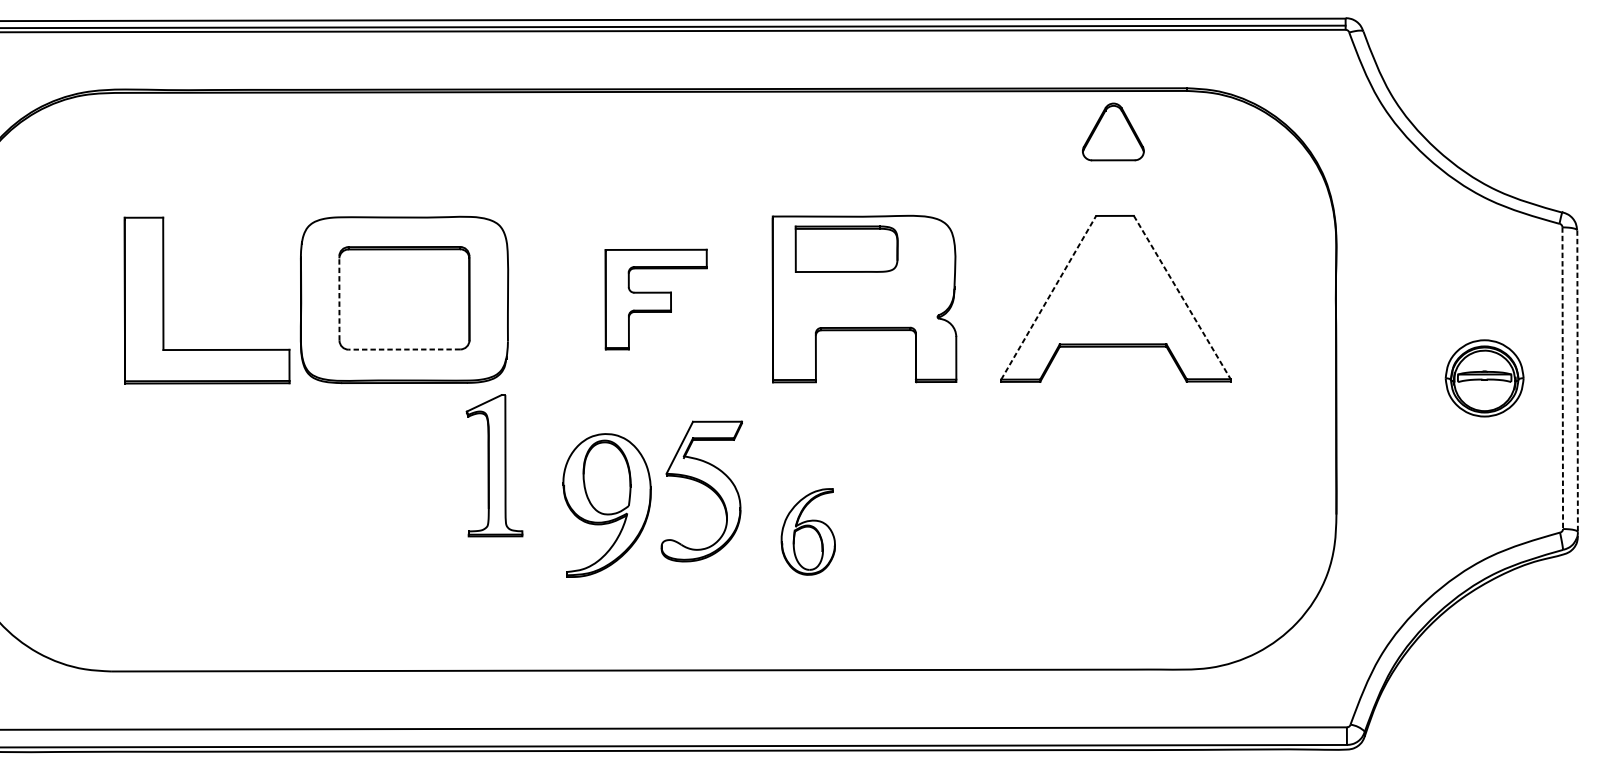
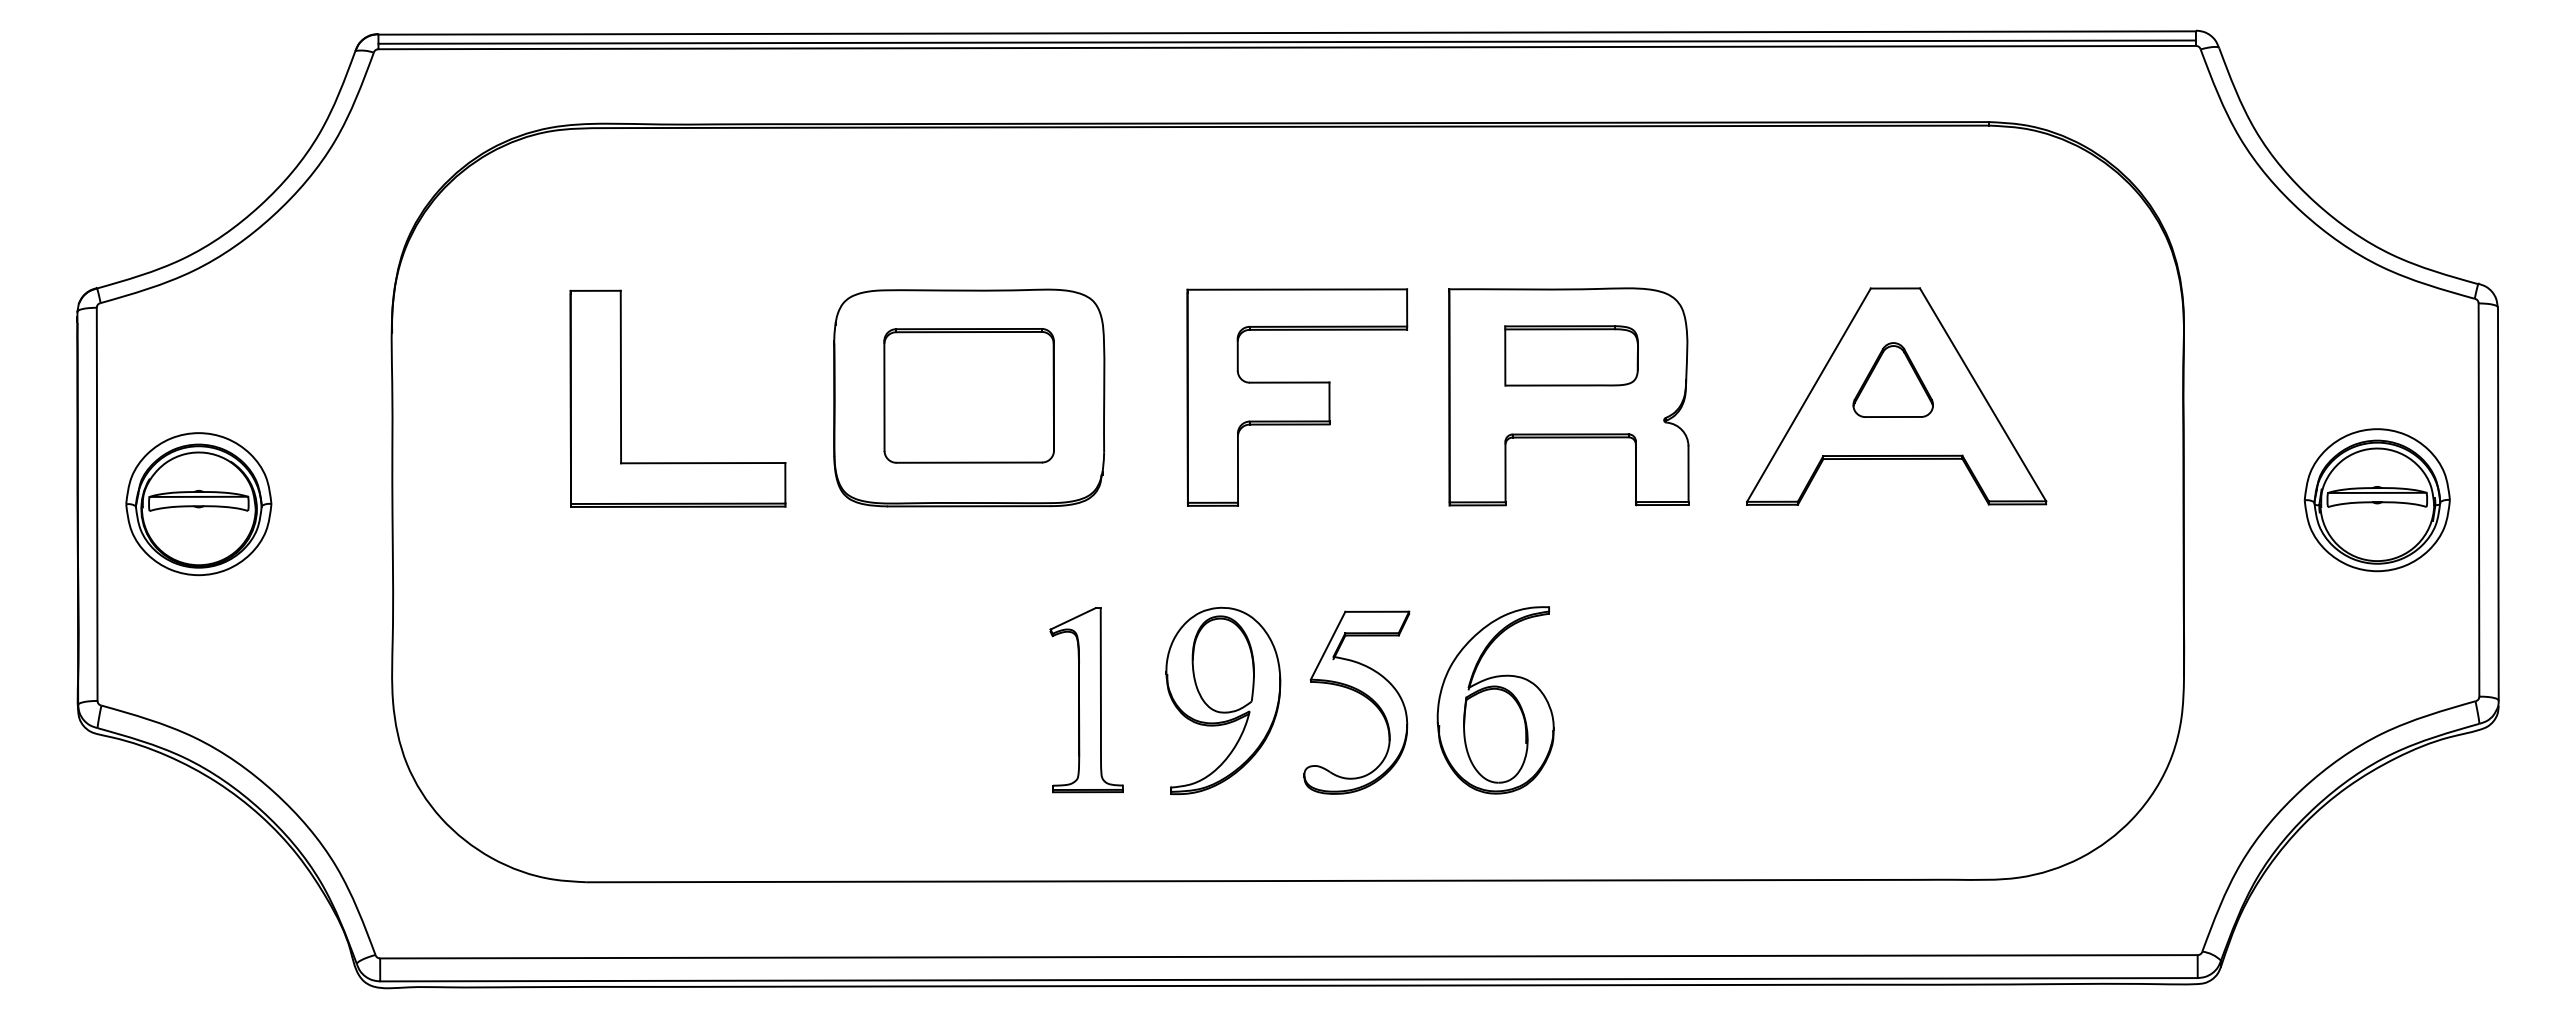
part: (1112, 131) -> (1892, 379), moved
part: (846, 248) -> (1571, 355), moved
line: (1049, 297) -> (1809, 394), dashed -> solid
line: (1182, 297) -> (1983, 394), dashed -> solid
line: (339, 298) -> (884, 396), dashed -> solid
part: (656, 299) -> (1297, 397), size x1.67
part: (163, 300) -> (621, 398), moved
line: (404, 349) -> (969, 462), dashed -> solid
part: (1484, 378) -> (2376, 500), size x1.43
line: (1562, 378) -> (2478, 500), dashed -> solid
line: (1577, 381) -> (2498, 504), dashed -> solid
part: (494, 466) -> (1086, 700), moved
part: (705, 485) -> (1361, 695), moved
part: (607, 505) -> (1223, 700), moved
part: (808, 532) -> (1495, 700), size x1.67

